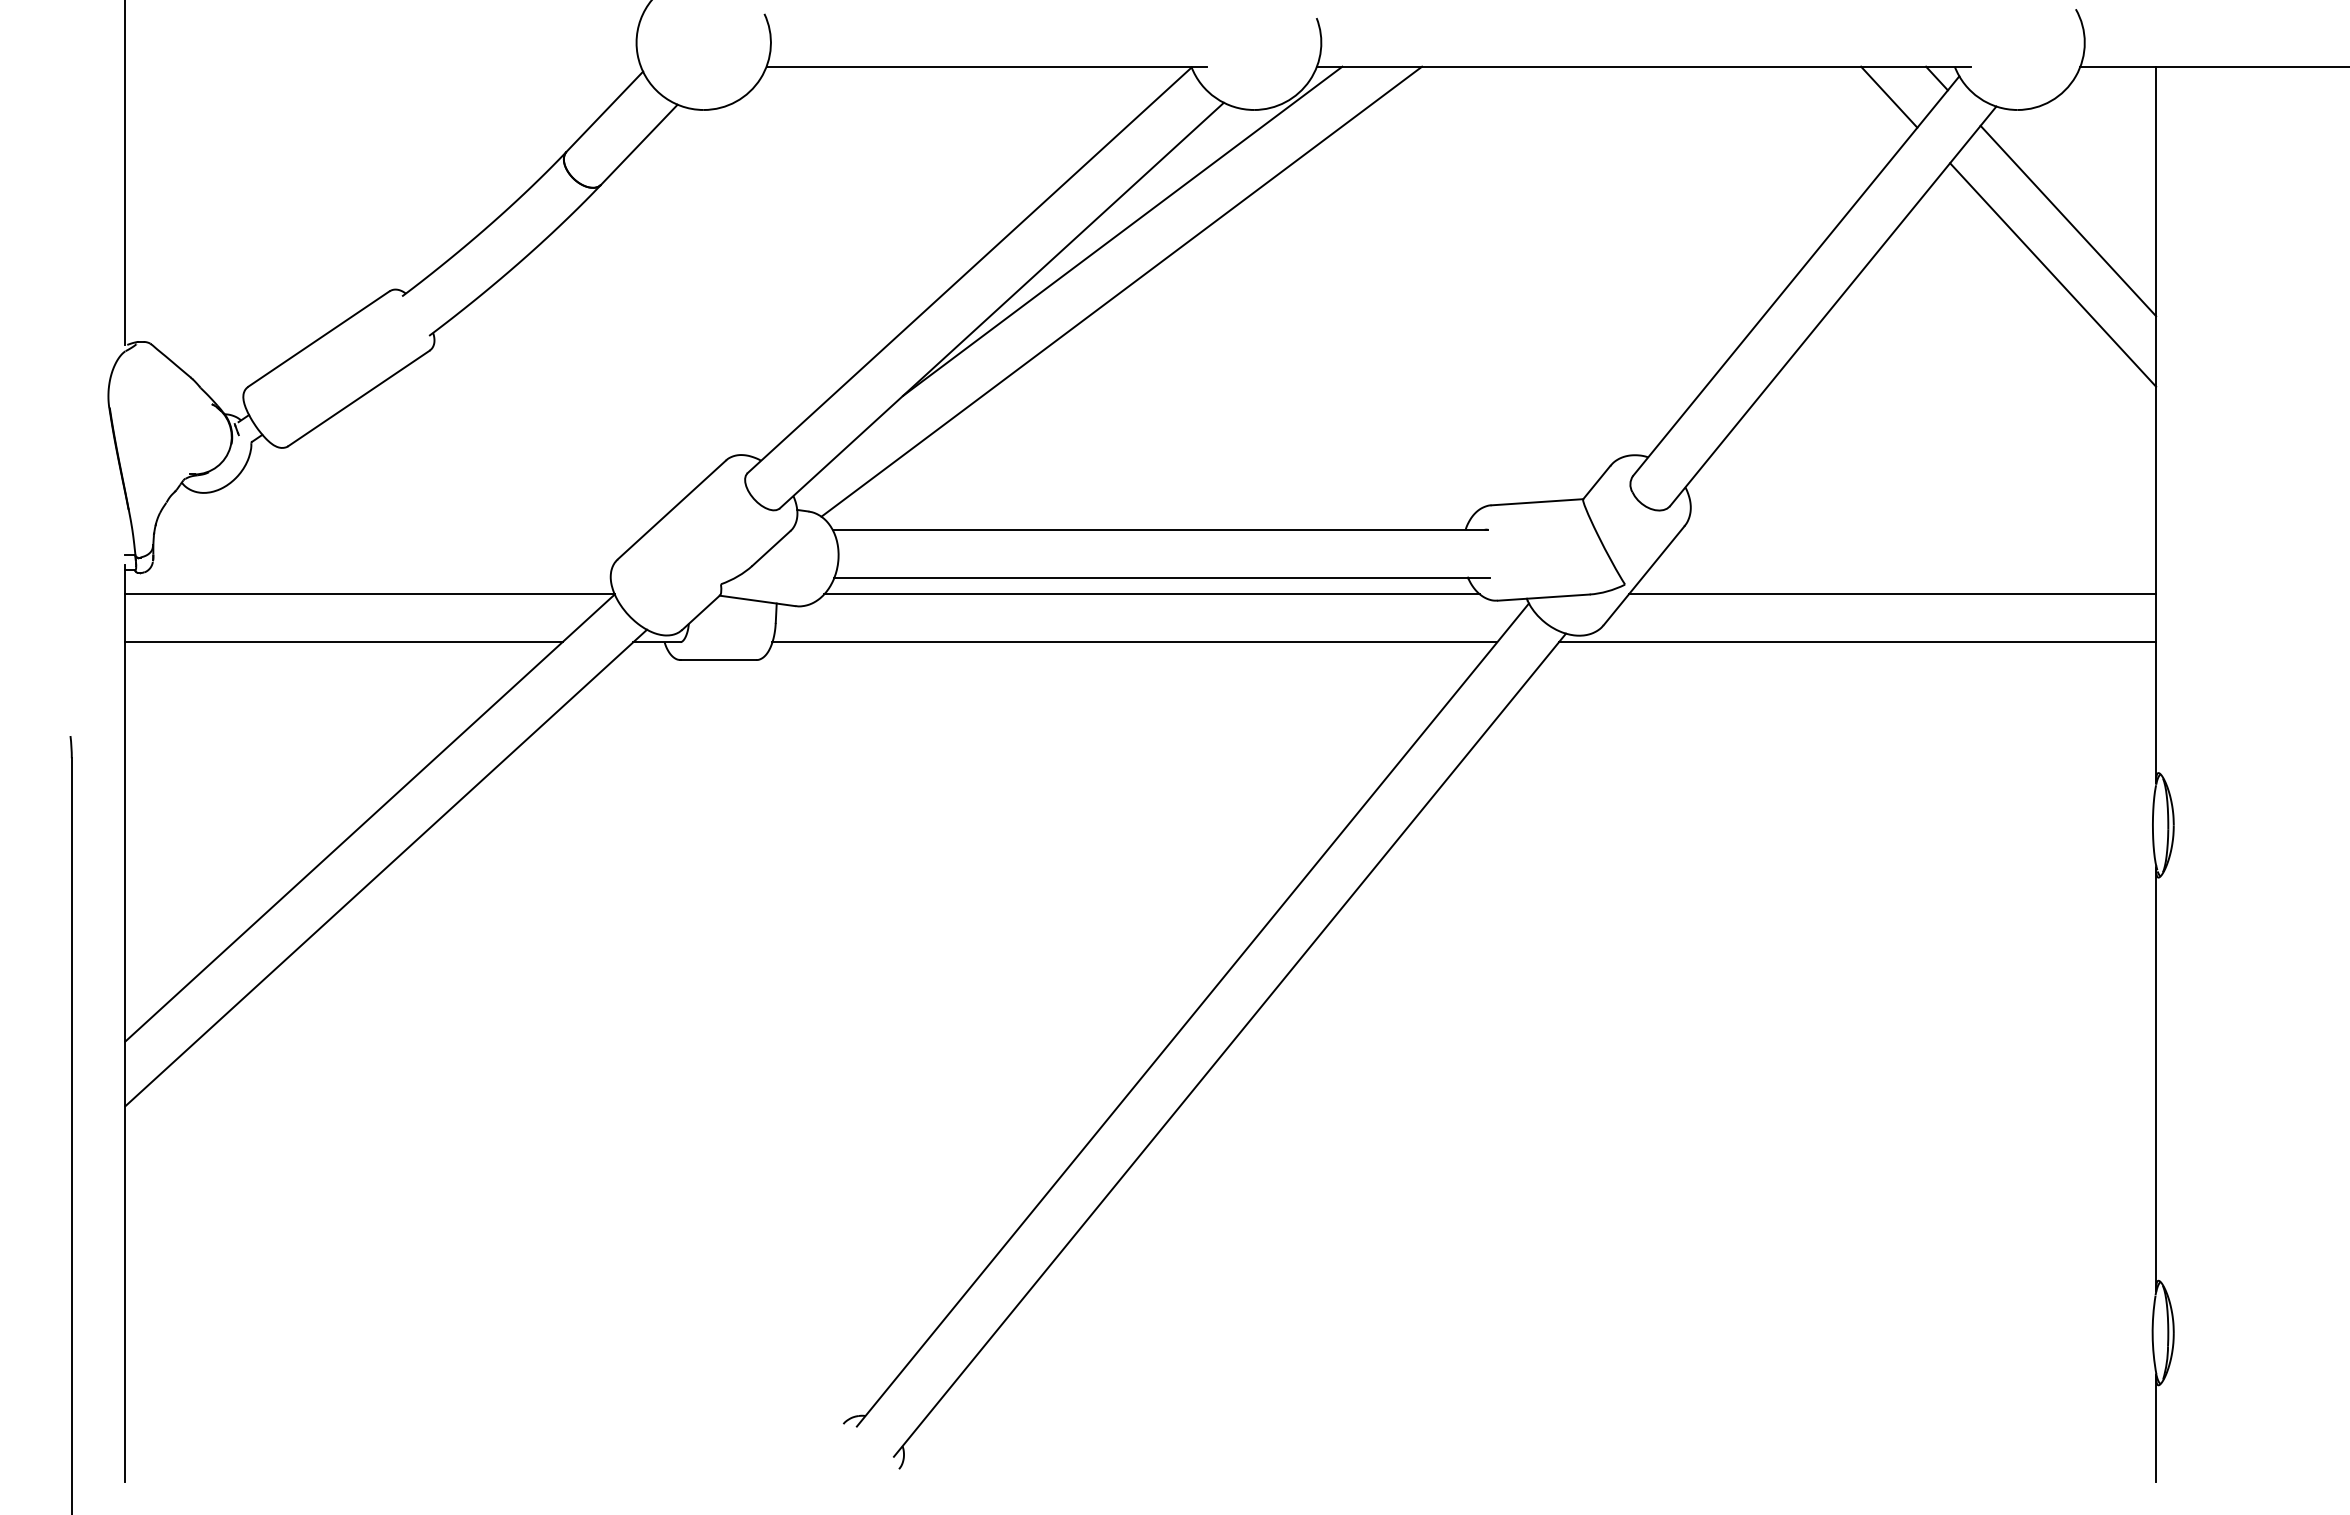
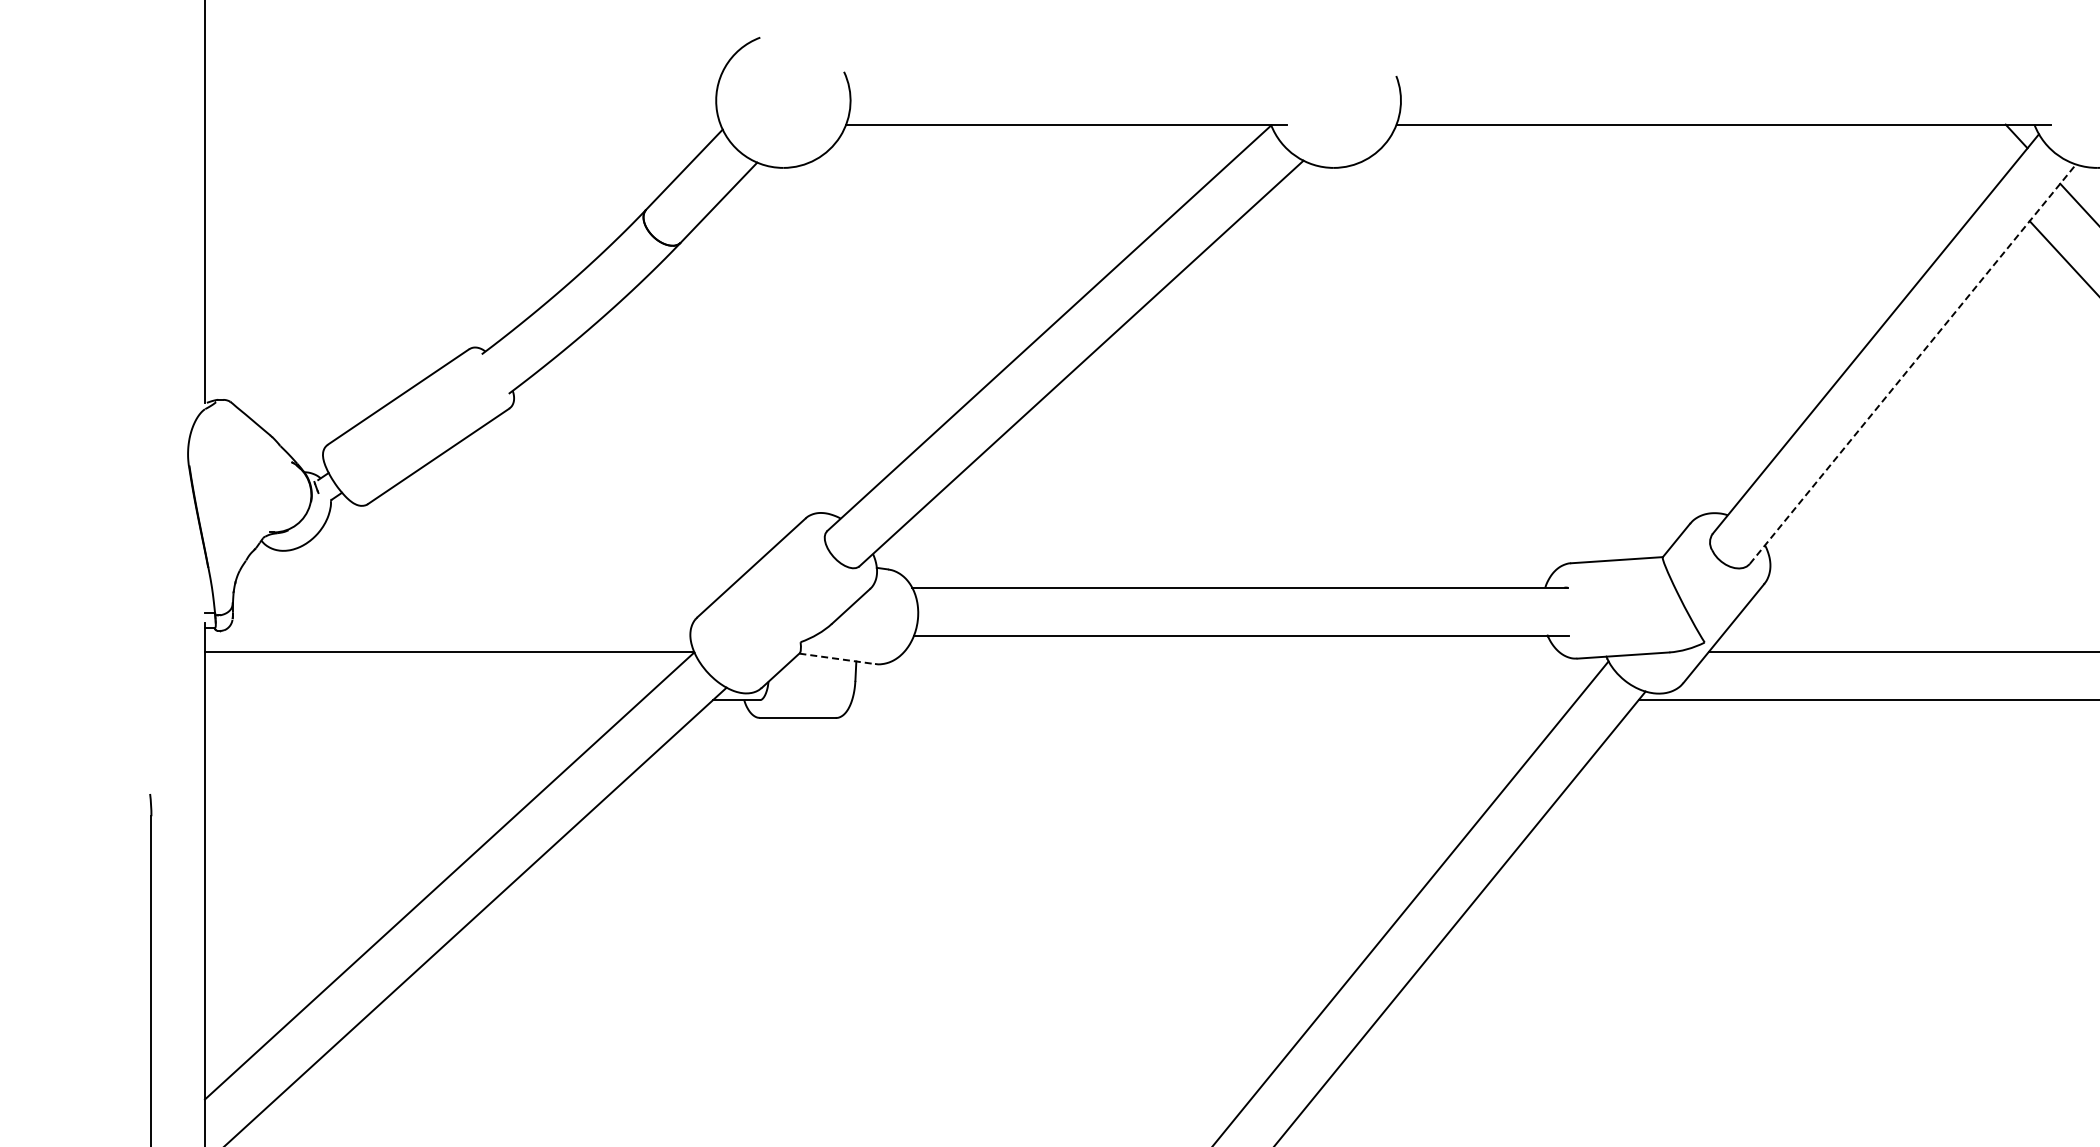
line: (1889, 96) -> (1969, 154), removed
line: (1122, 230) -> (1202, 288), removed
line: (1121, 291) -> (1201, 349), removed
line: (1833, 306) -> (1913, 364), solid -> dashed
line: (1152, 594) -> (1232, 652), removed
line: (757, 600) -> (837, 658), solid -> dashed
line: (343, 642) -> (423, 700), removed
line: (1134, 642) -> (1214, 700), removed

